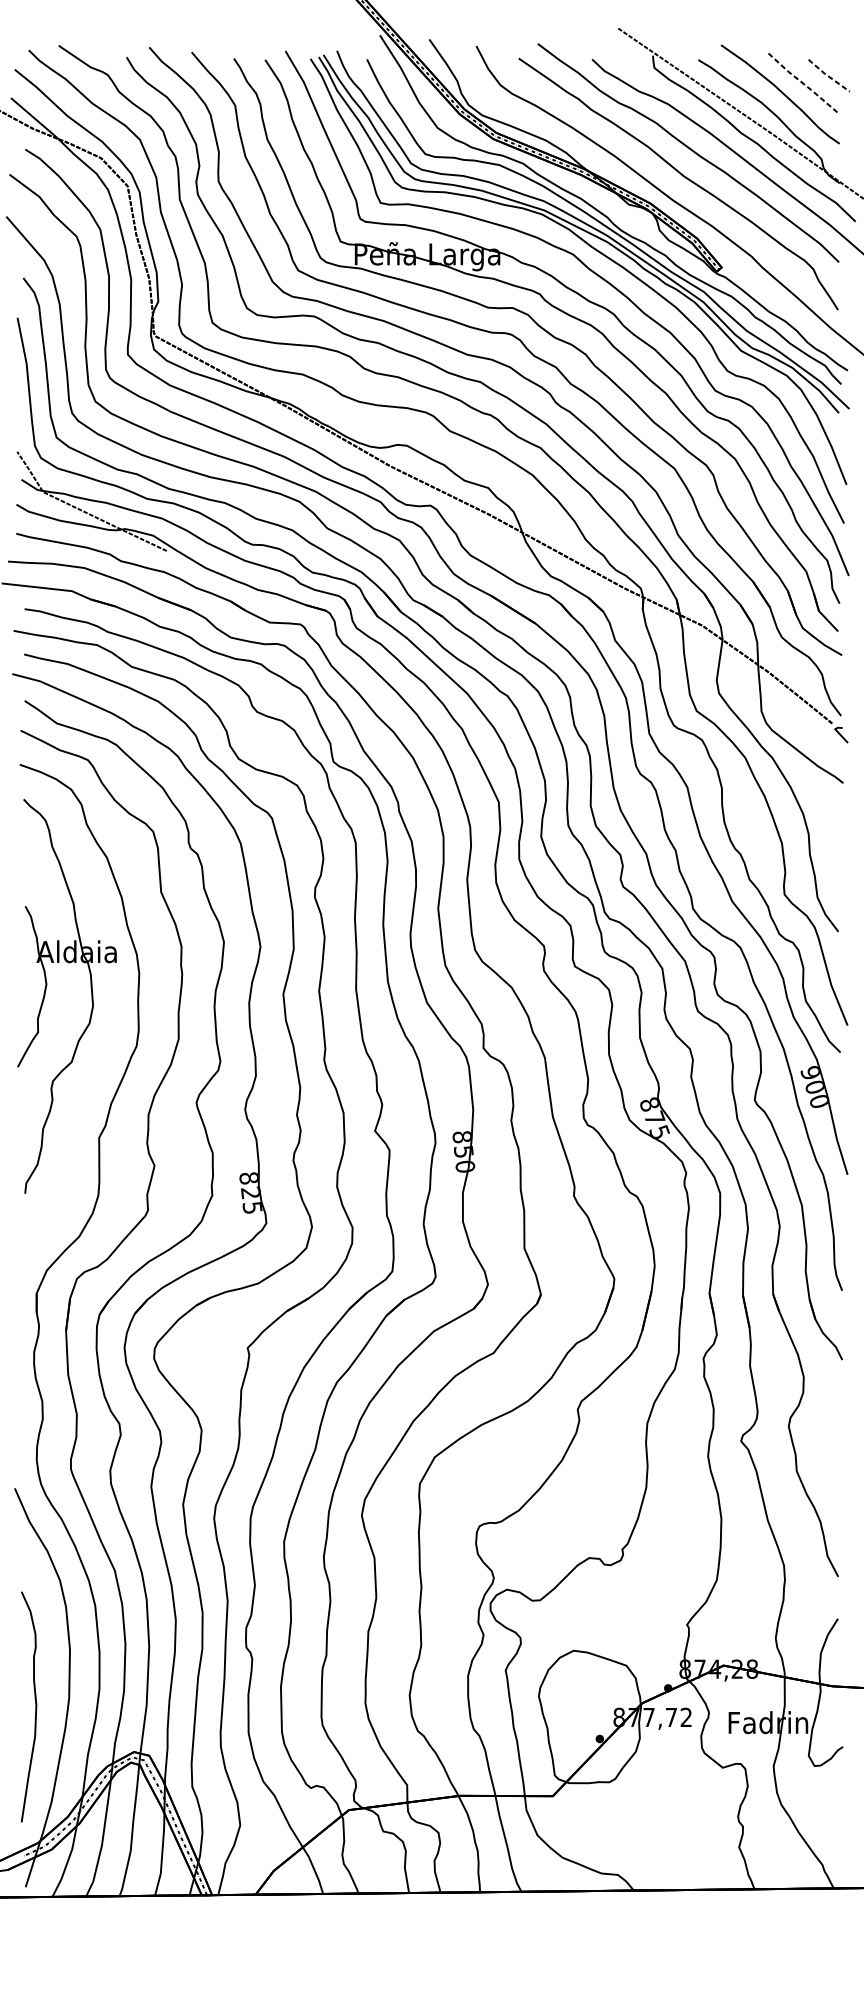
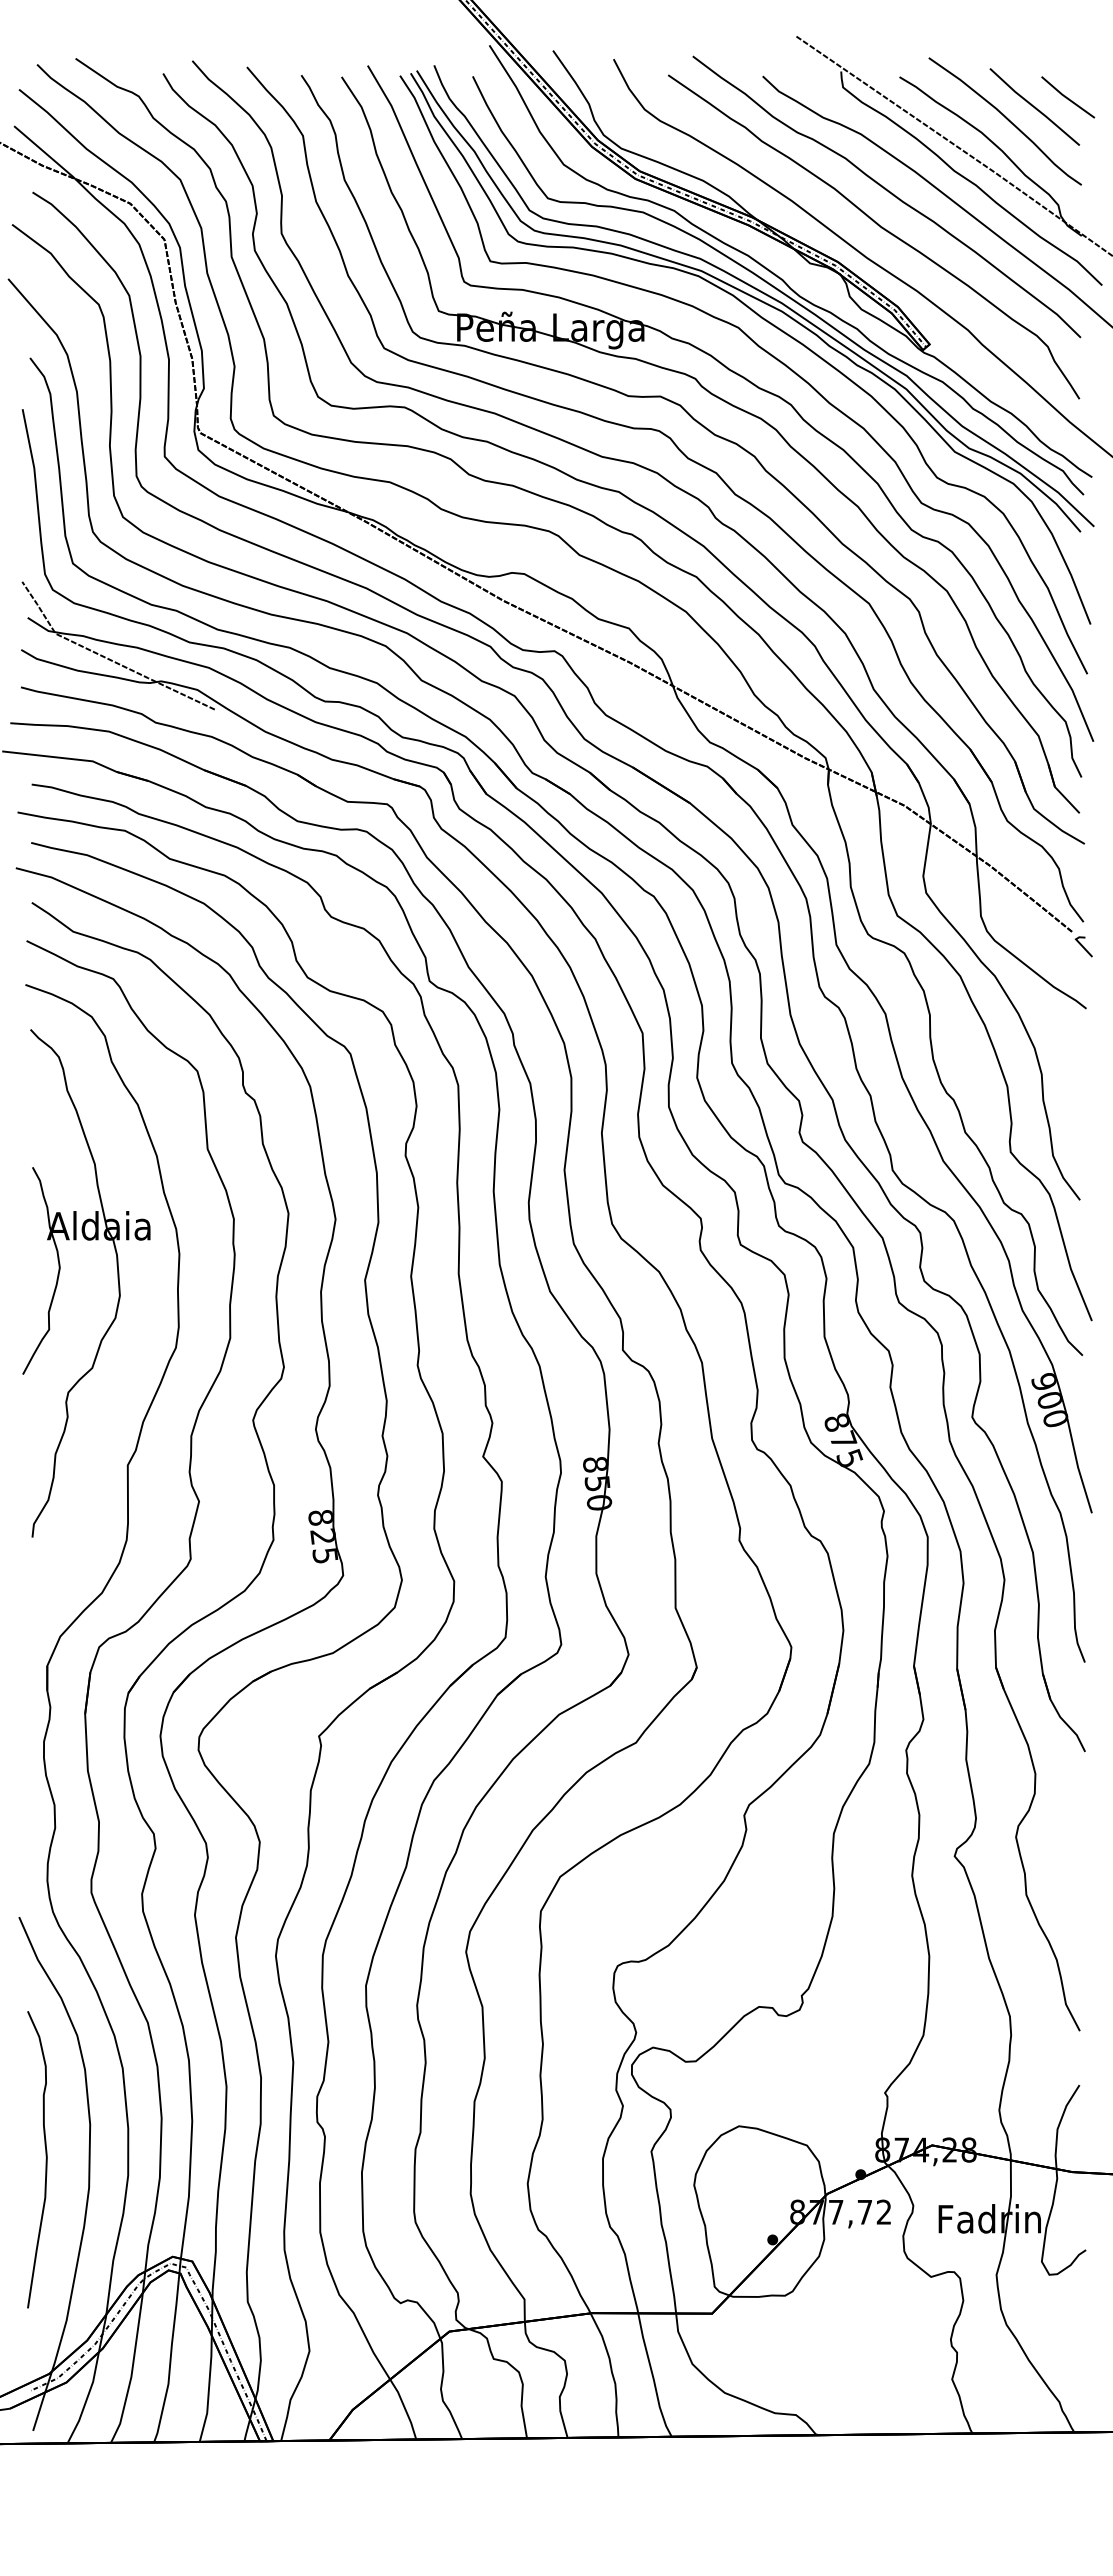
line: (828, 76) -> (1067, 98), dashed -> solid
line: (803, 83) -> (1034, 107), dashed -> solid
curve: (35, 1706) -> (45, 2159), moved

